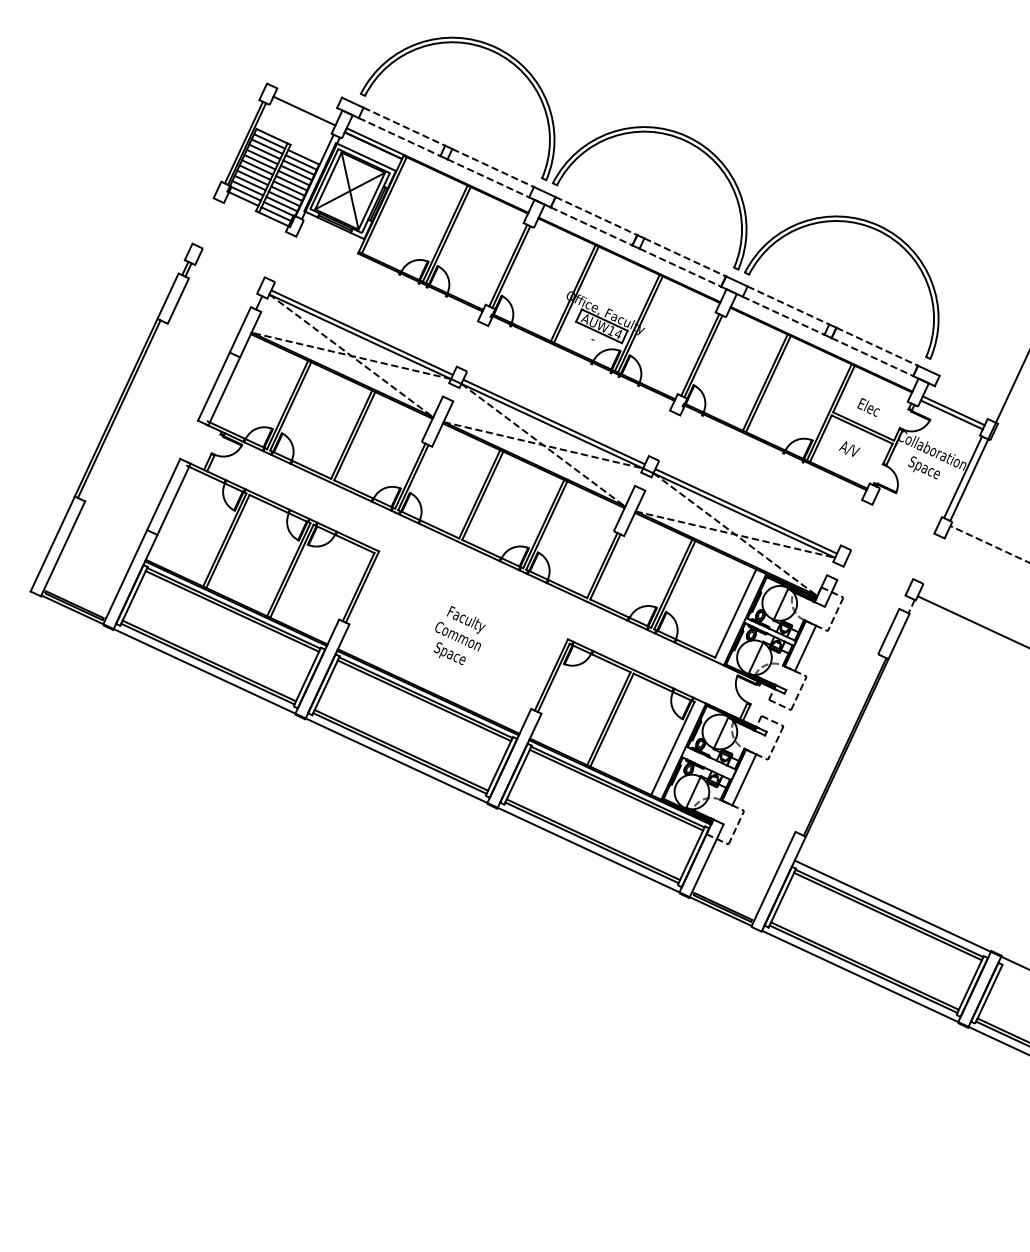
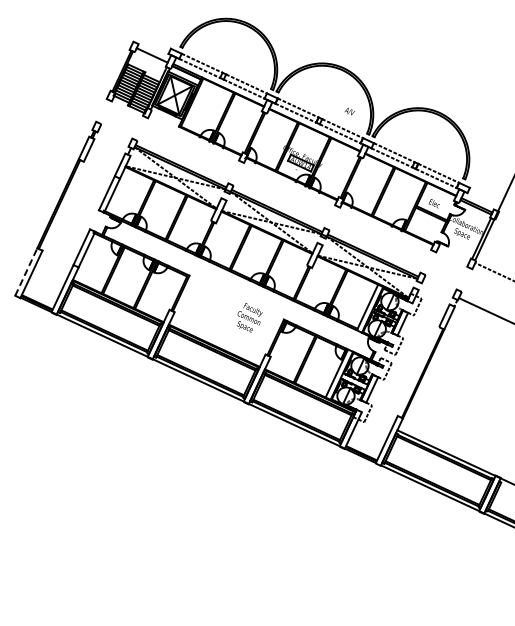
text: (848, 449) -> (349, 111), moved
line: (53, 543) -> (26, 271), solid -> dashed
text: (459, 634) -> (249, 317), moved

